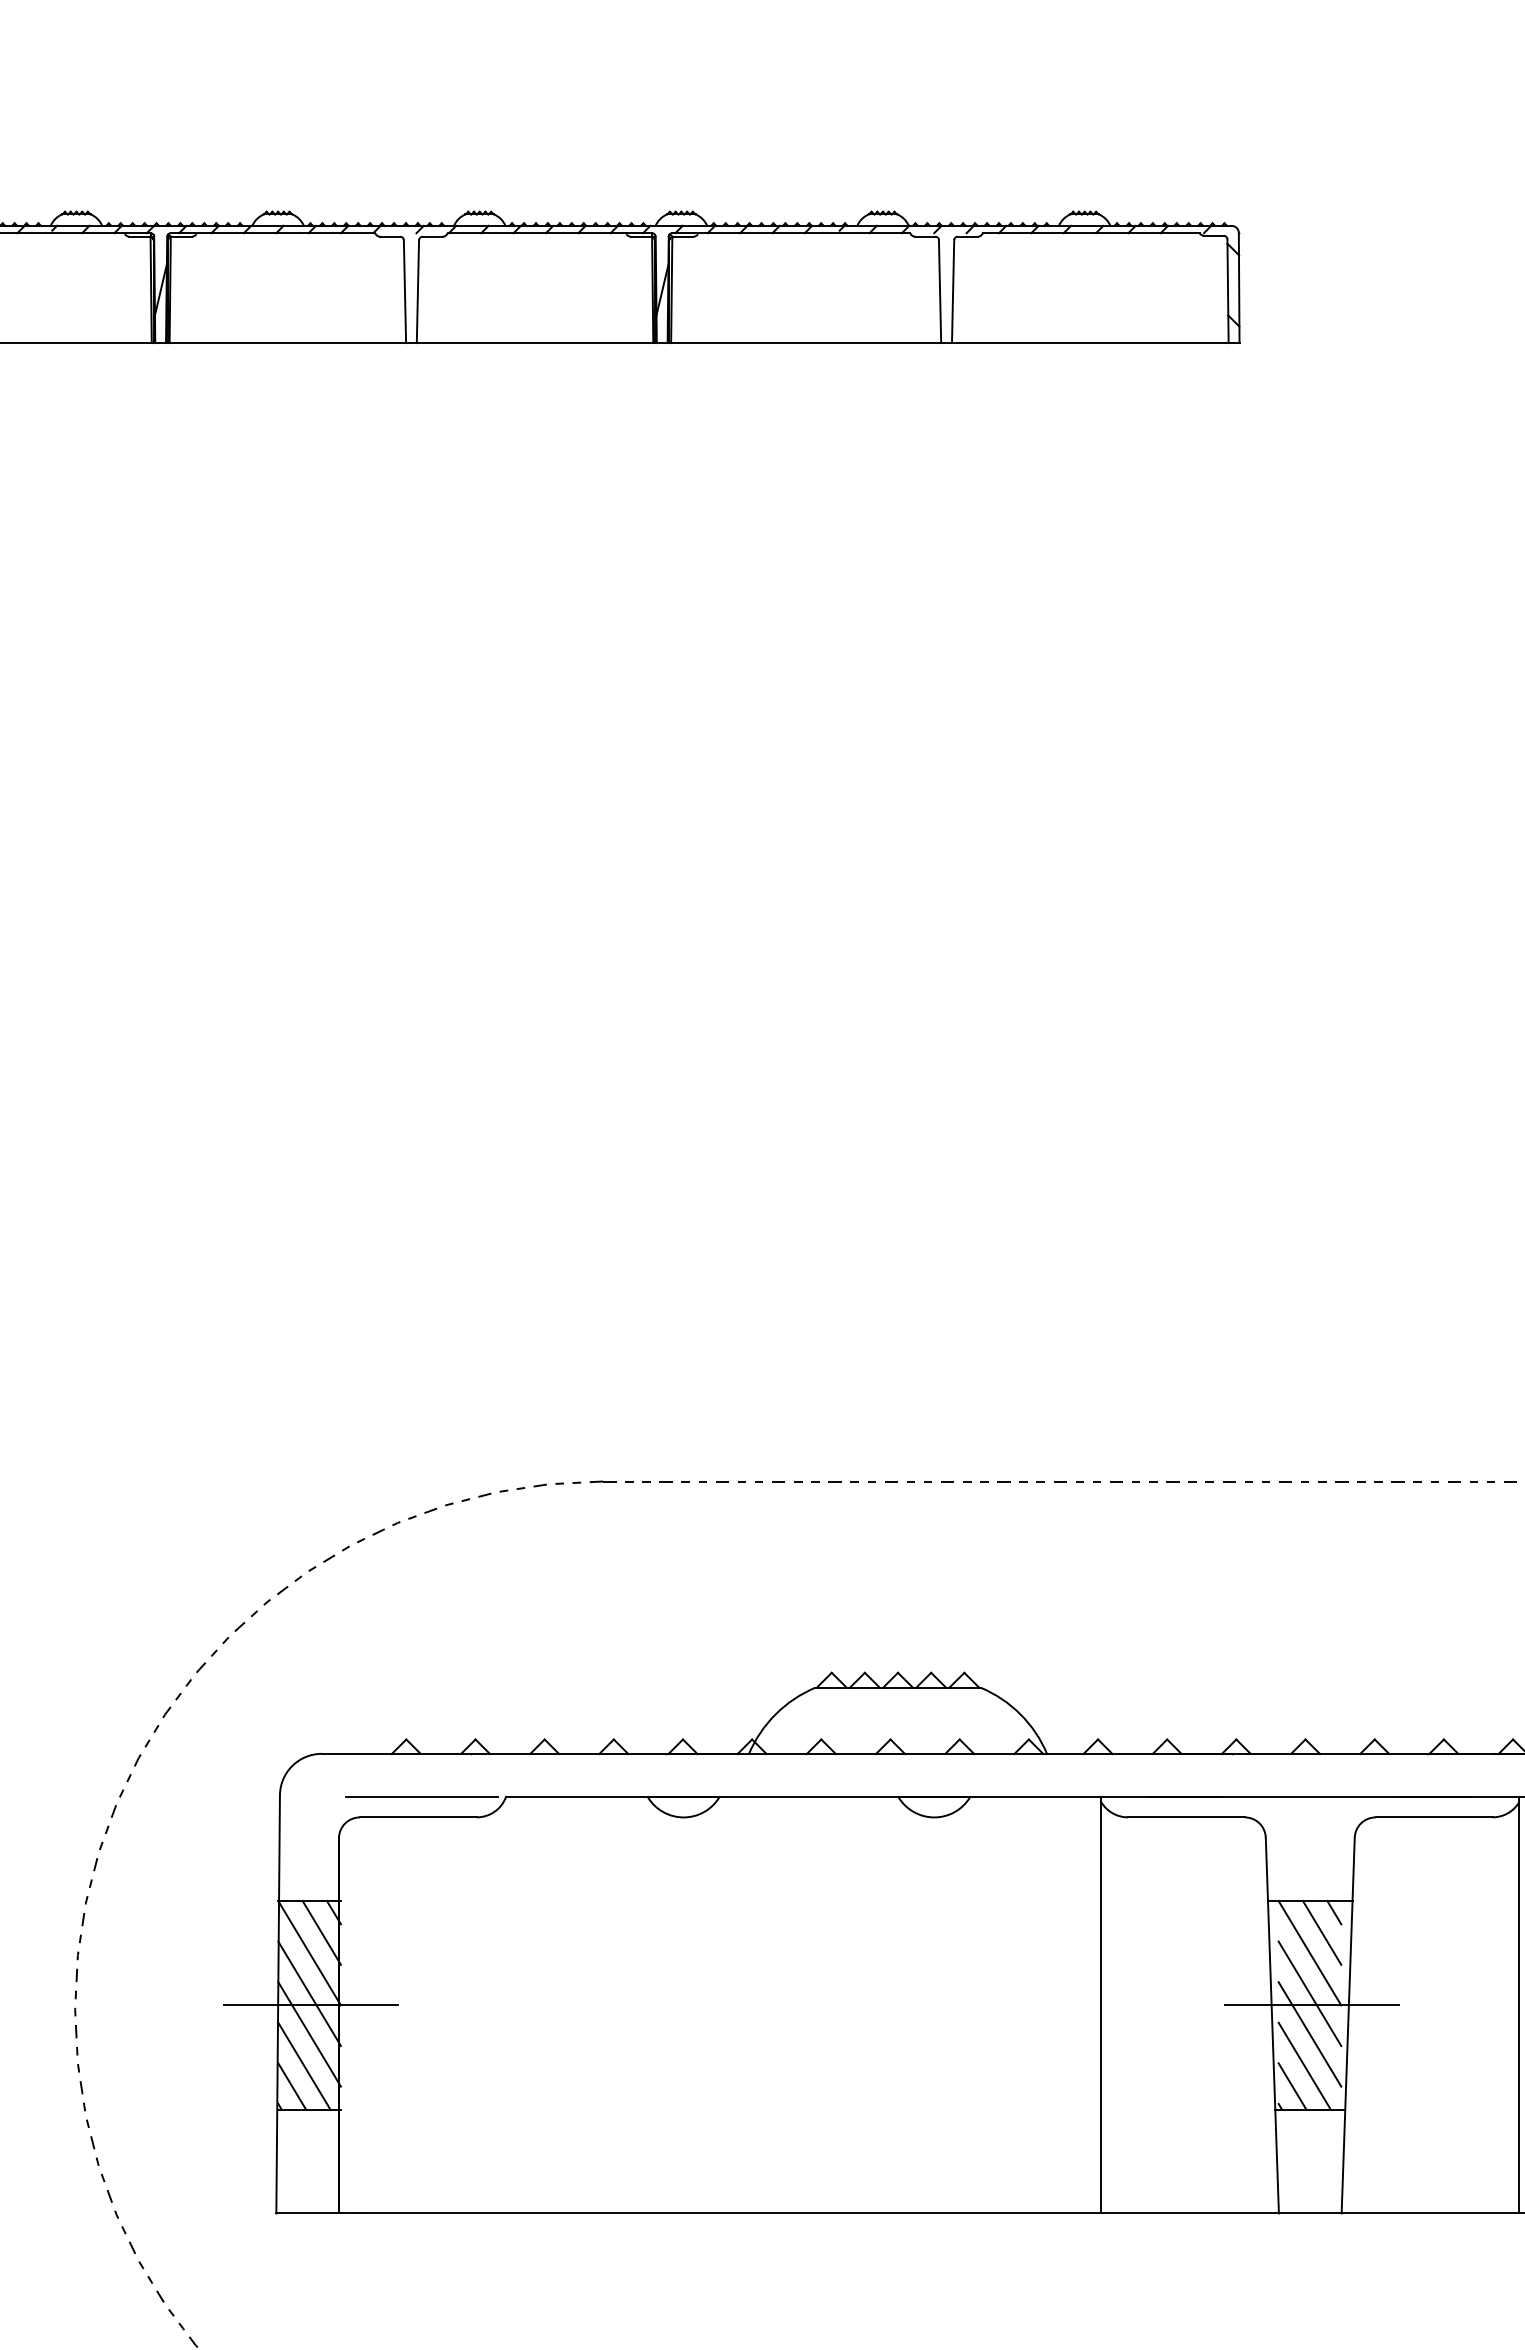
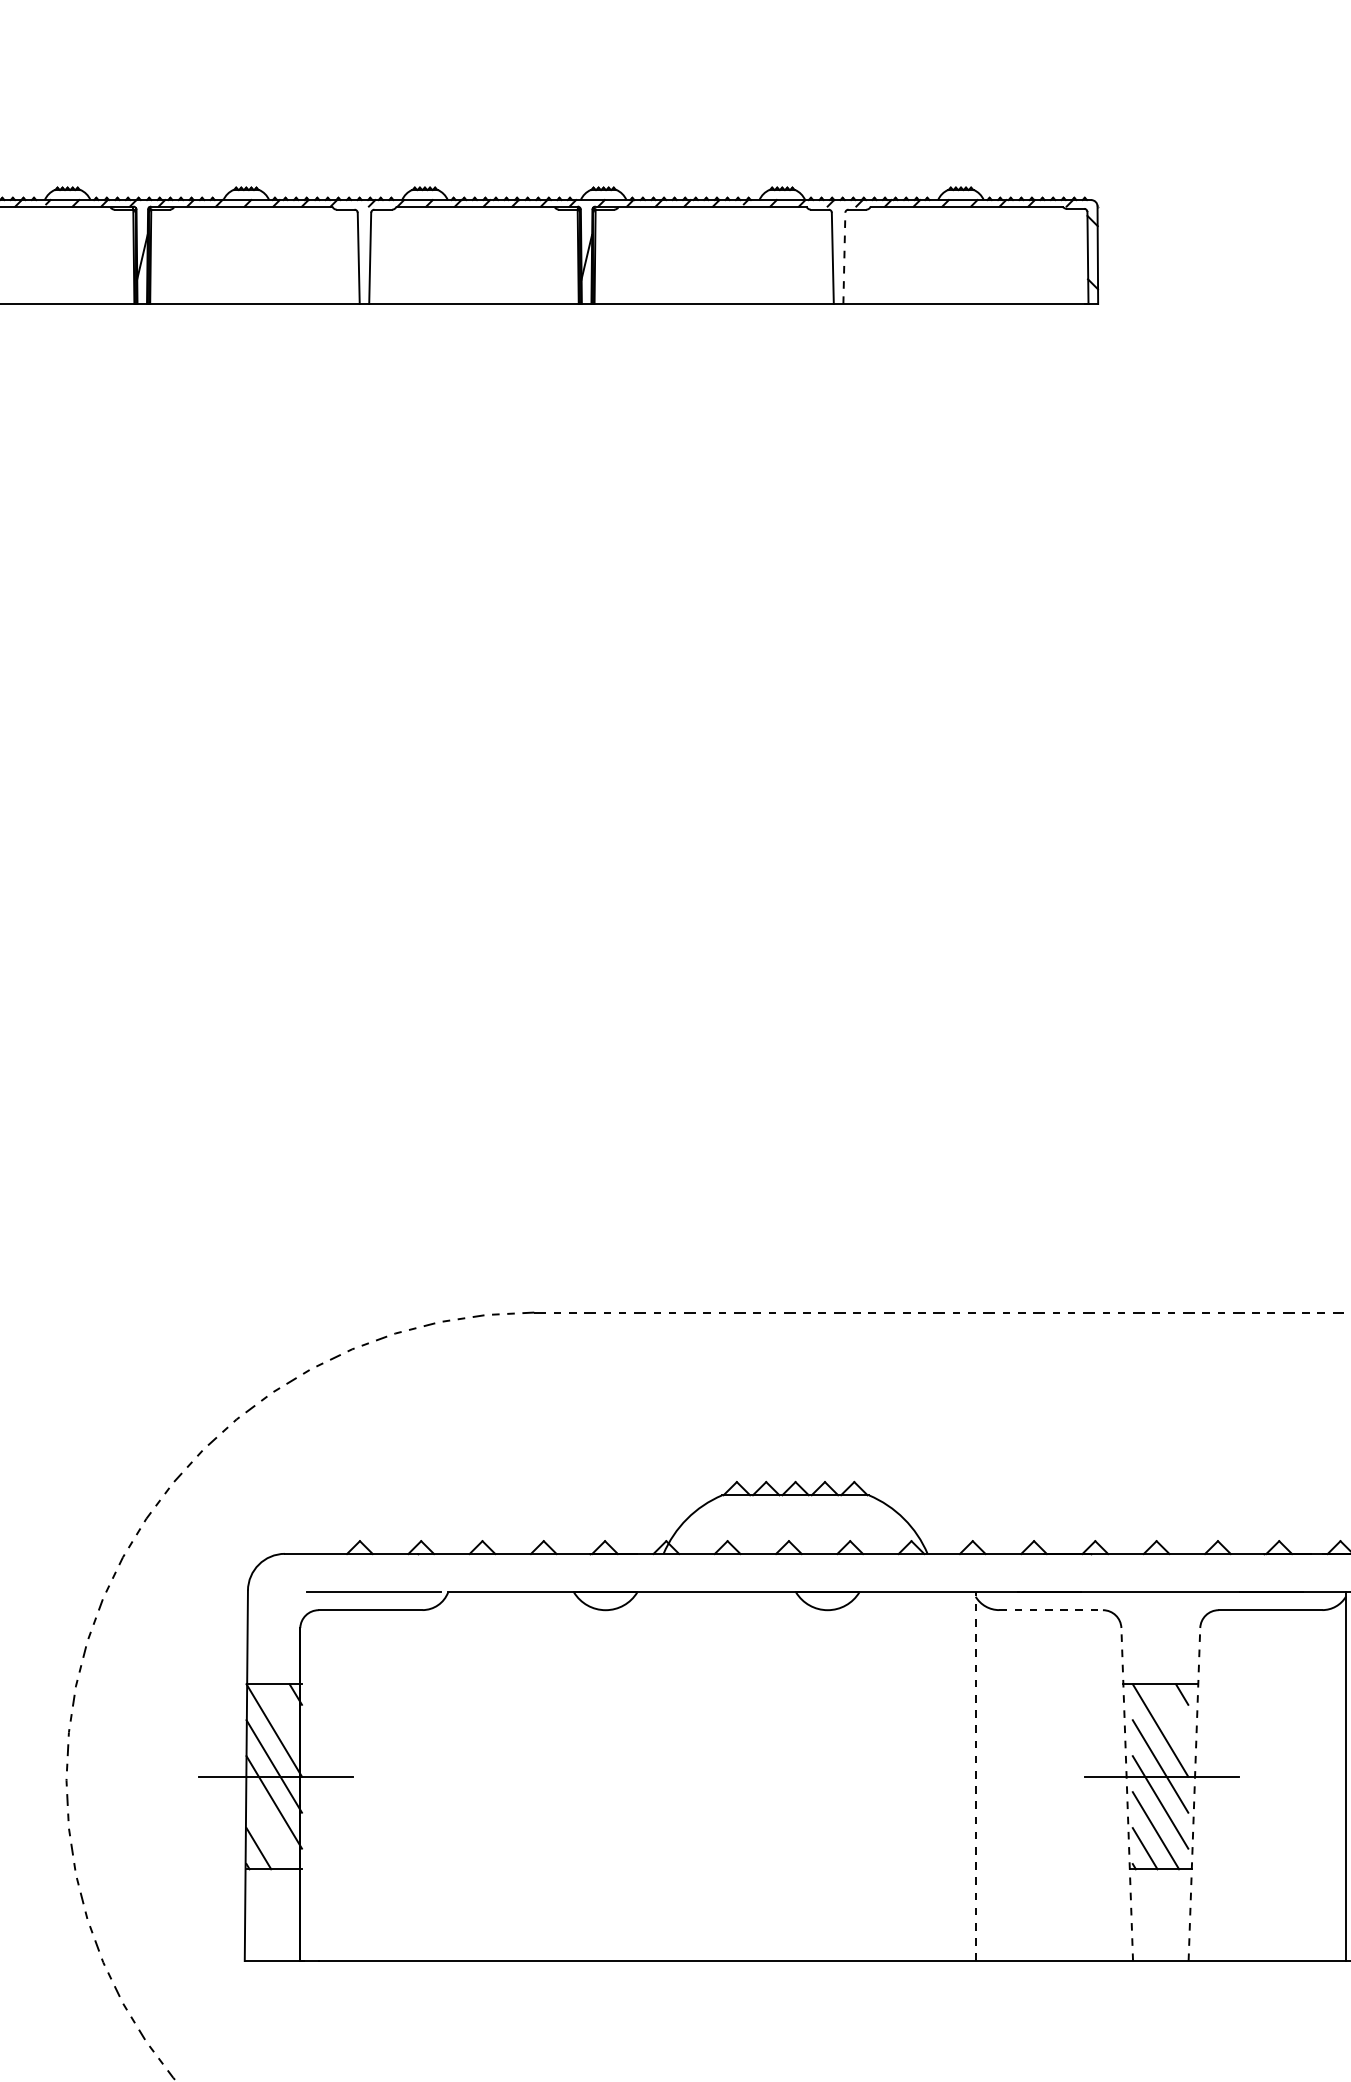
line: (953, 291) -> (844, 258), solid -> dashed
line: (1186, 1817) -> (1051, 1610), solid -> dashed
line: (321, 1932) -> (284, 1712), removed
line: (1322, 1932) -> (1171, 1712), removed
line: (1101, 2004) -> (975, 1775), solid -> dashed
line: (1272, 2024) -> (1127, 1793), solid -> dashed
line: (1348, 2024) -> (1194, 1793), solid -> dashed
line: (304, 2065) -> (269, 1829), removed

